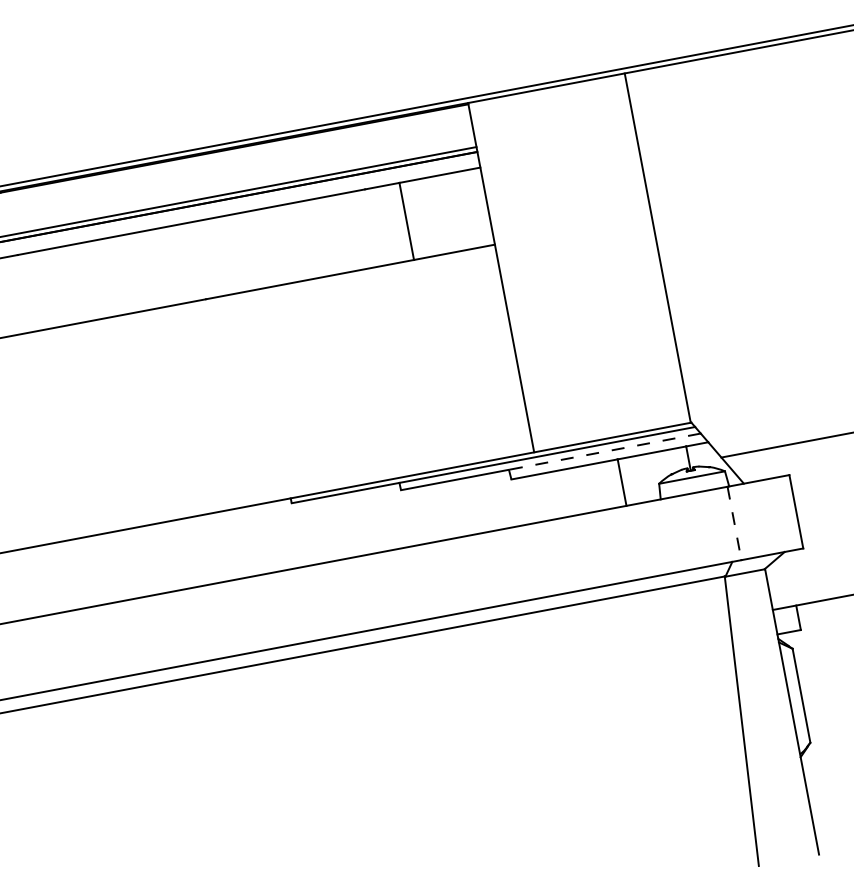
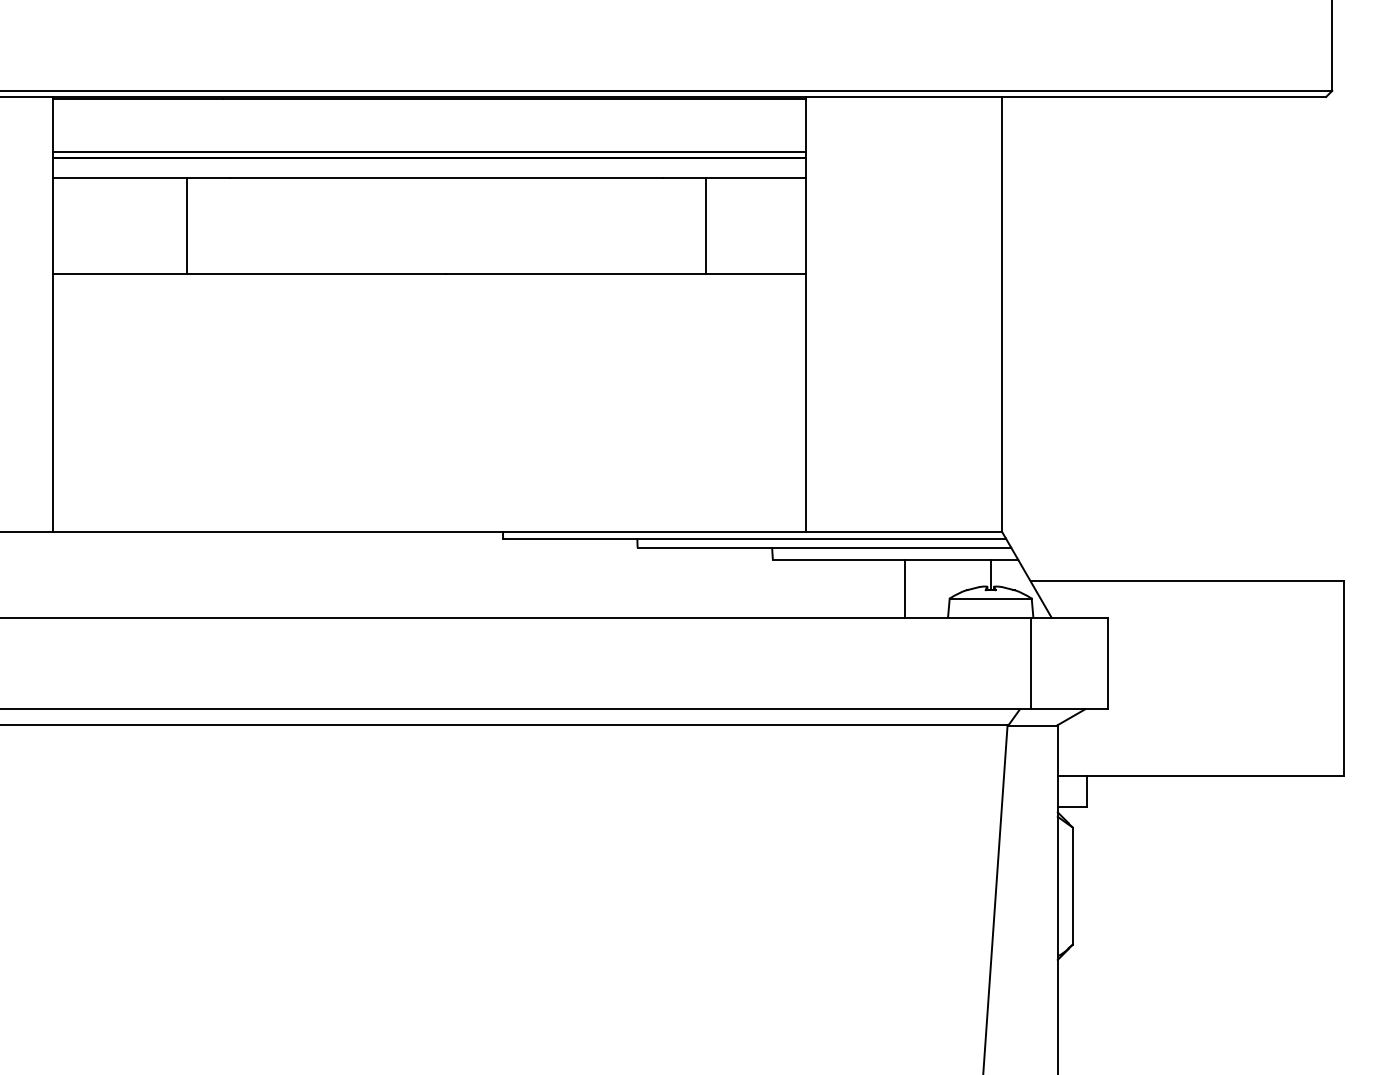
line: (604, 451) -> (891, 547), dashed -> solid
line: (734, 523) -> (1031, 663), dashed -> solid

